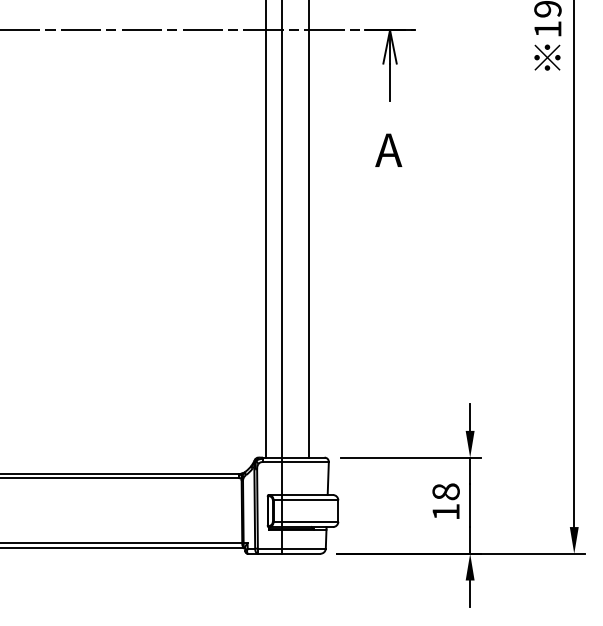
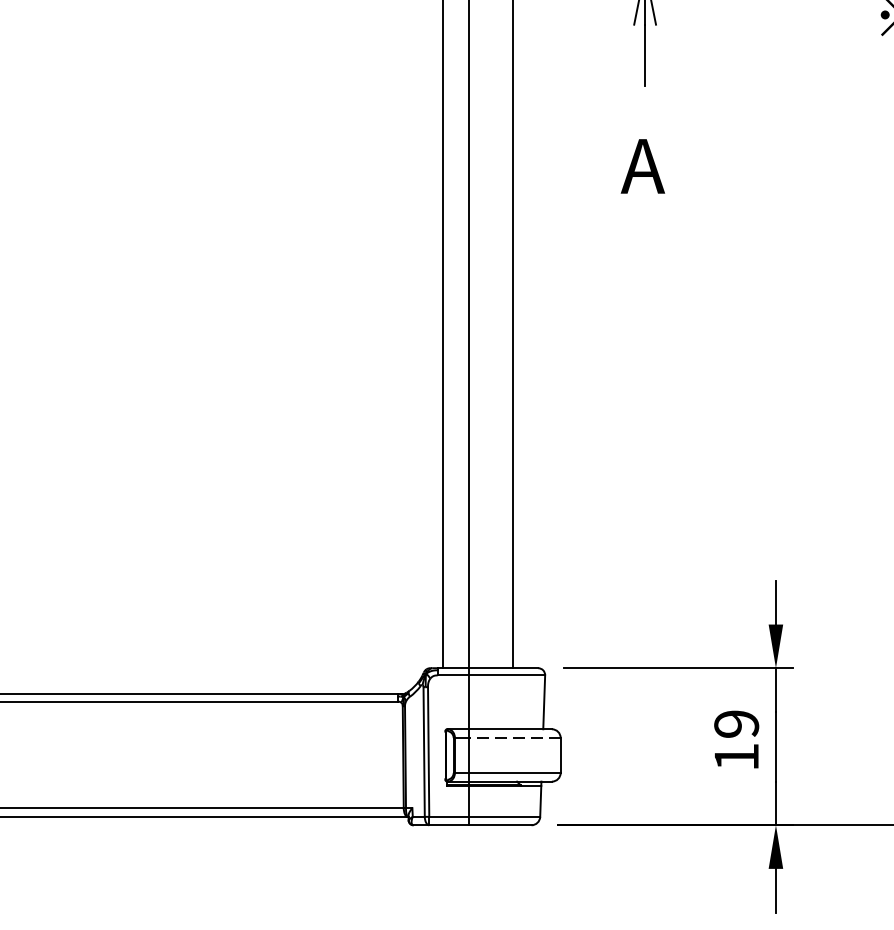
text: (445, 491) -> (735, 723), 18 -> 19
line: (309, 500) -> (513, 738), solid -> dashed

